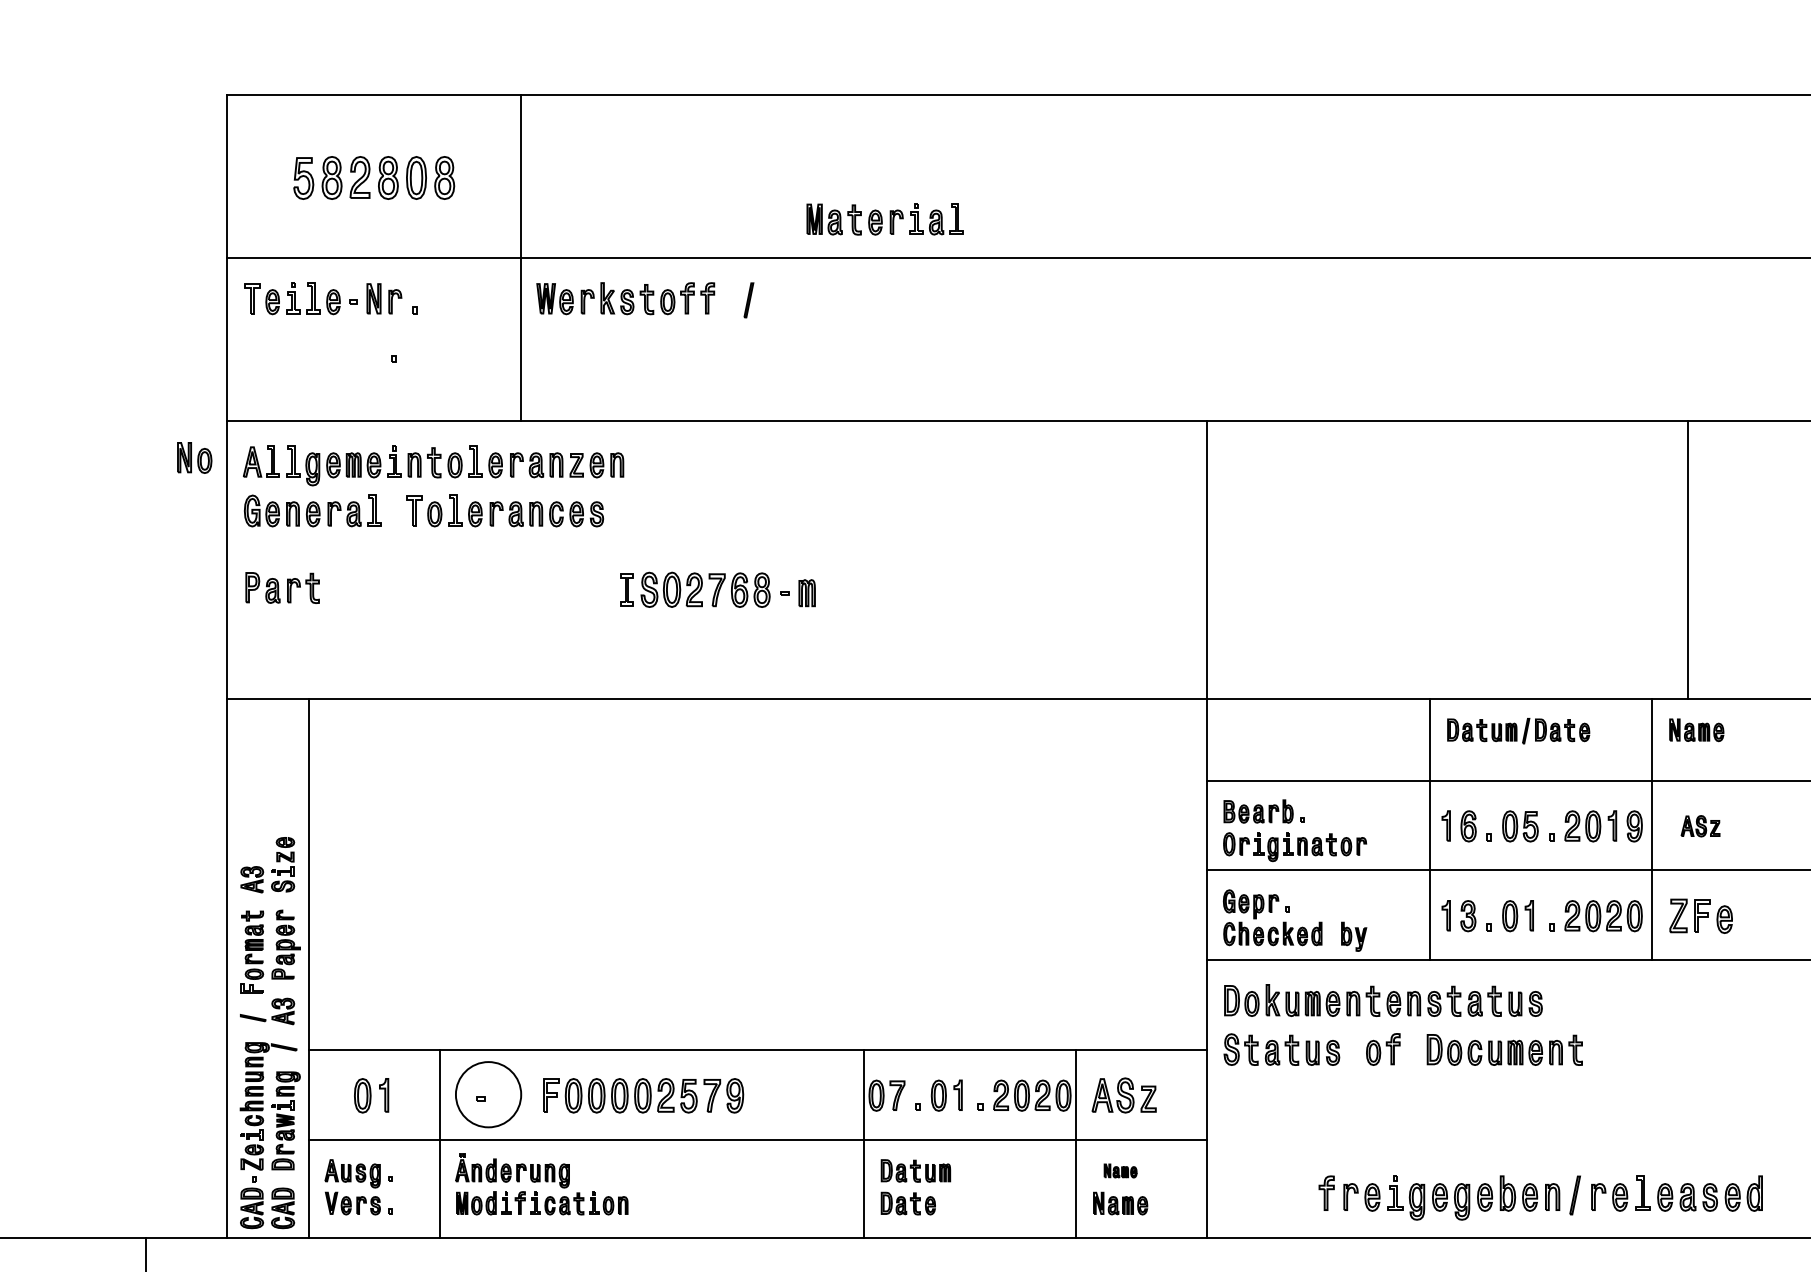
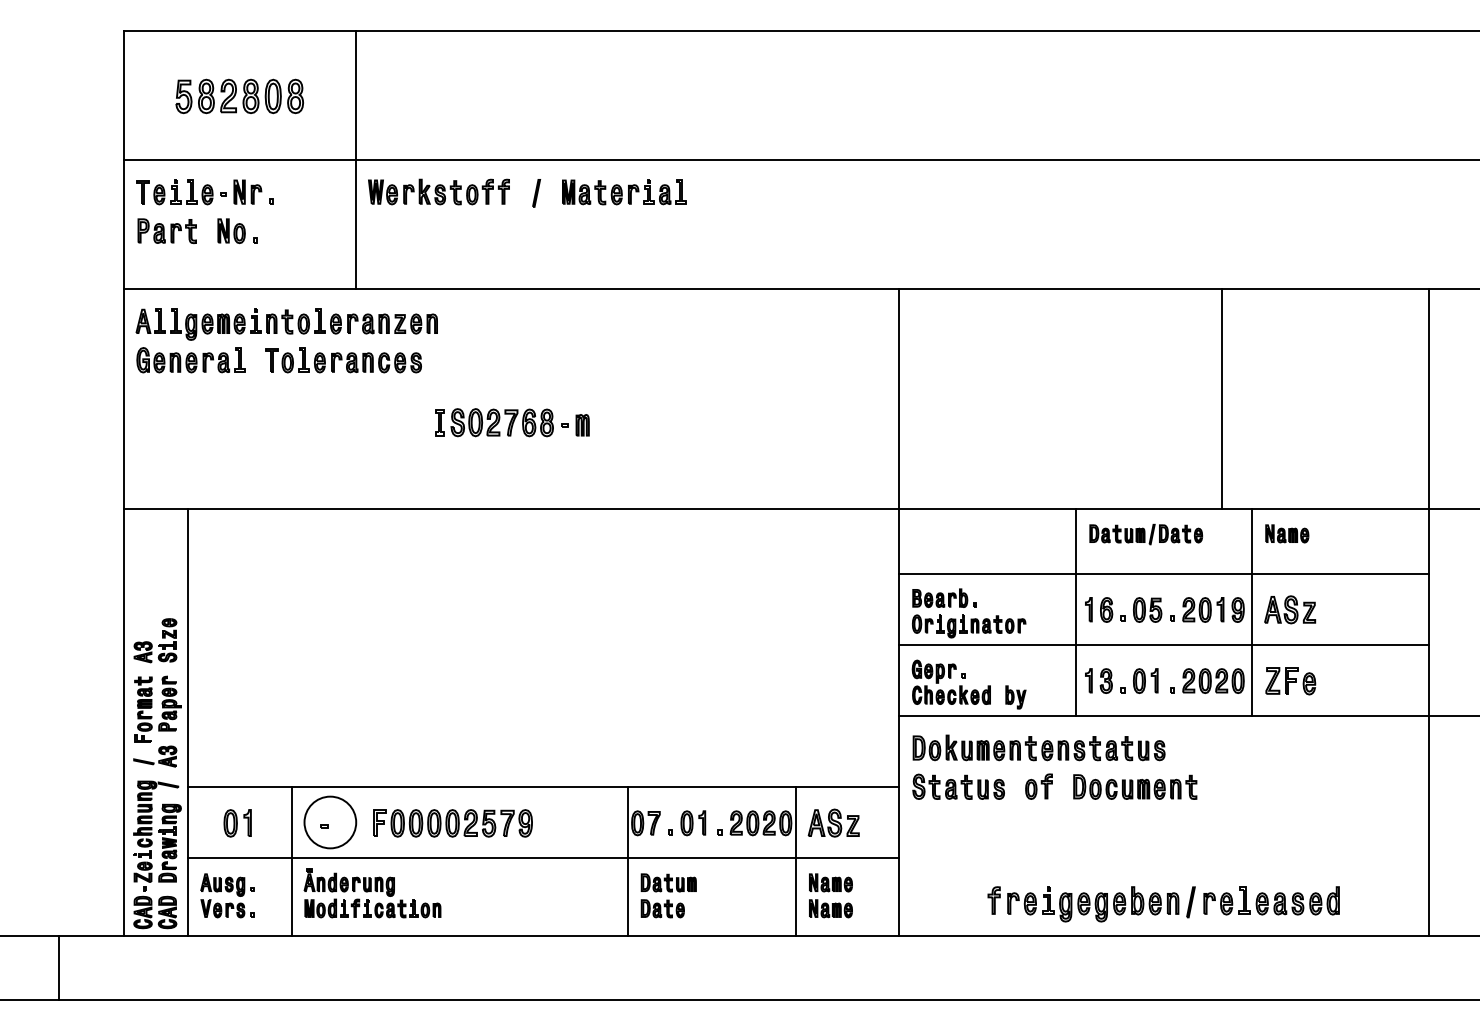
part: (885, 219) -> (624, 192), moved
part: (194, 458) -> (231, 231), moved
line: (1688, 560) -> (1222, 399), moved
part: (281, 588) -> (166, 231), moved
part: (1700, 825) -> (1290, 609), size x1.67
part: (1120, 1170) -> (830, 882), size x1.67

